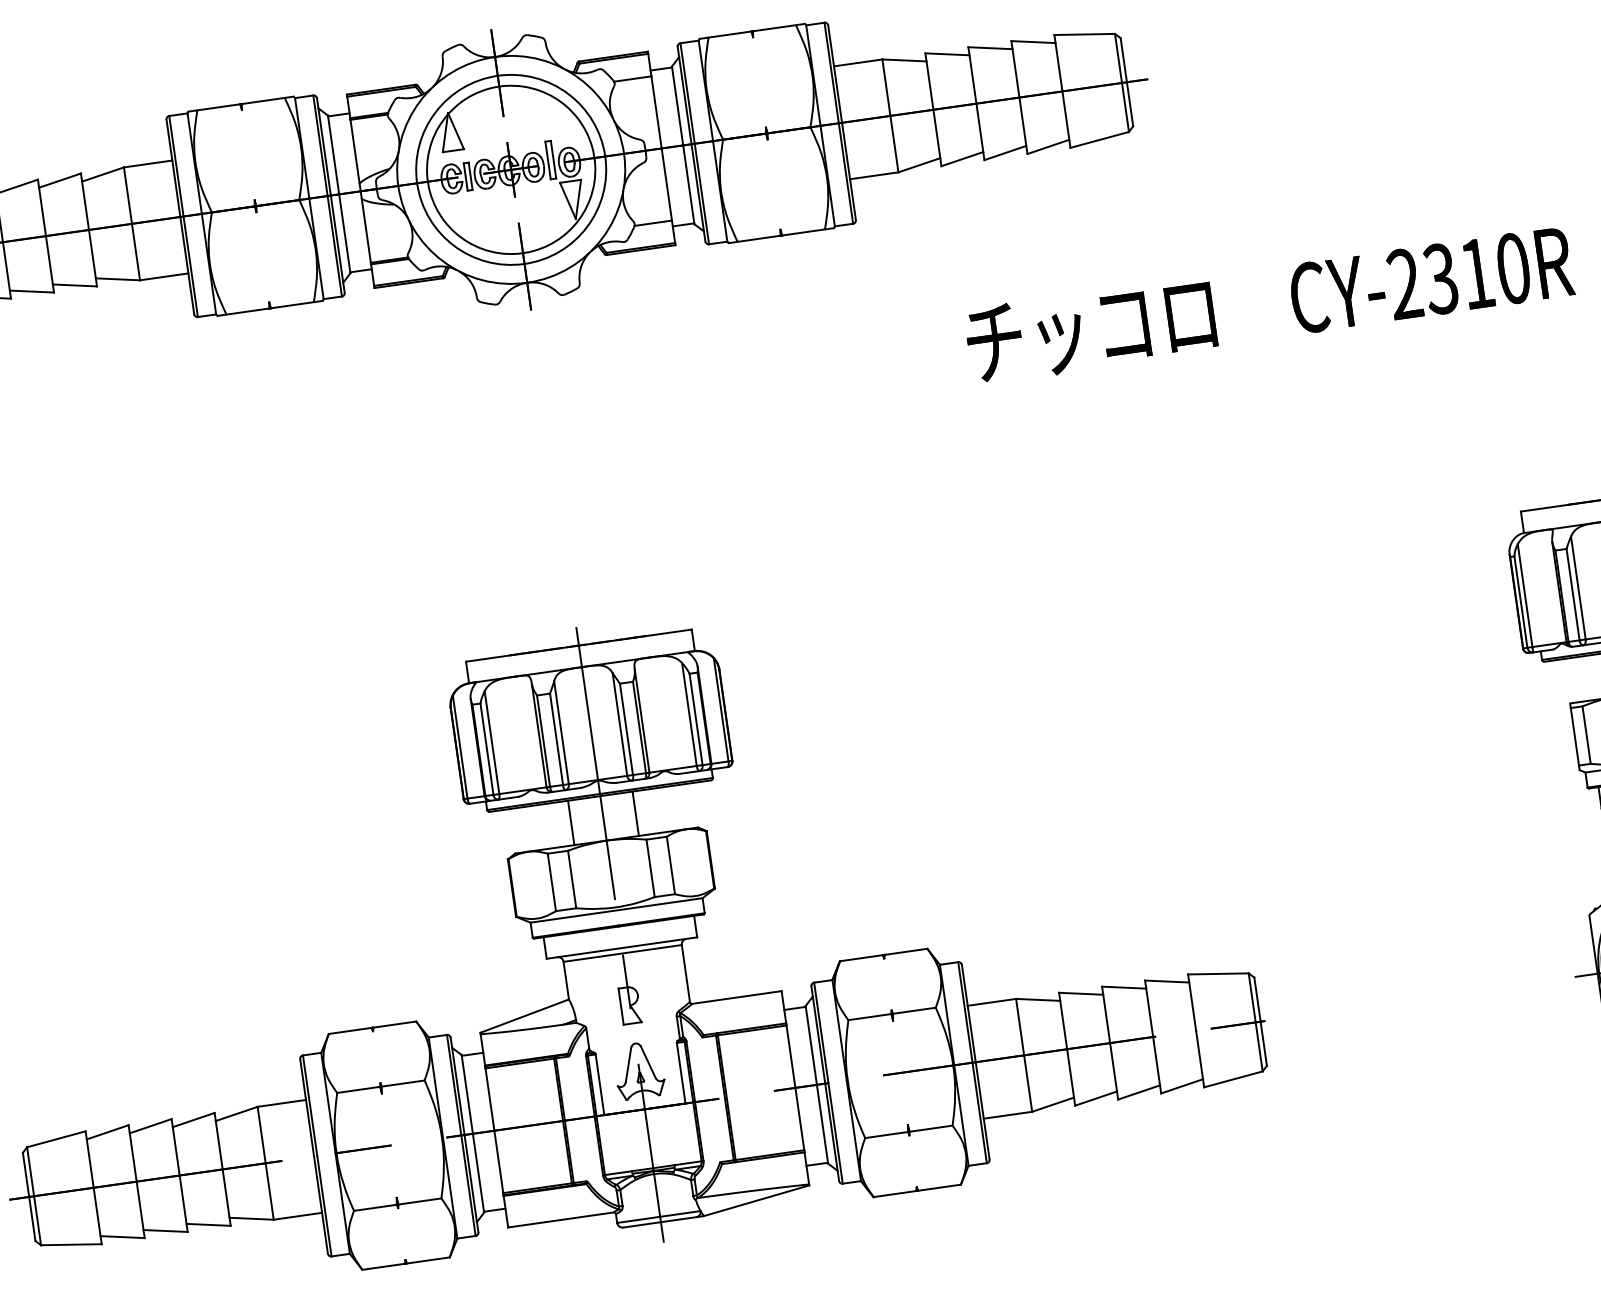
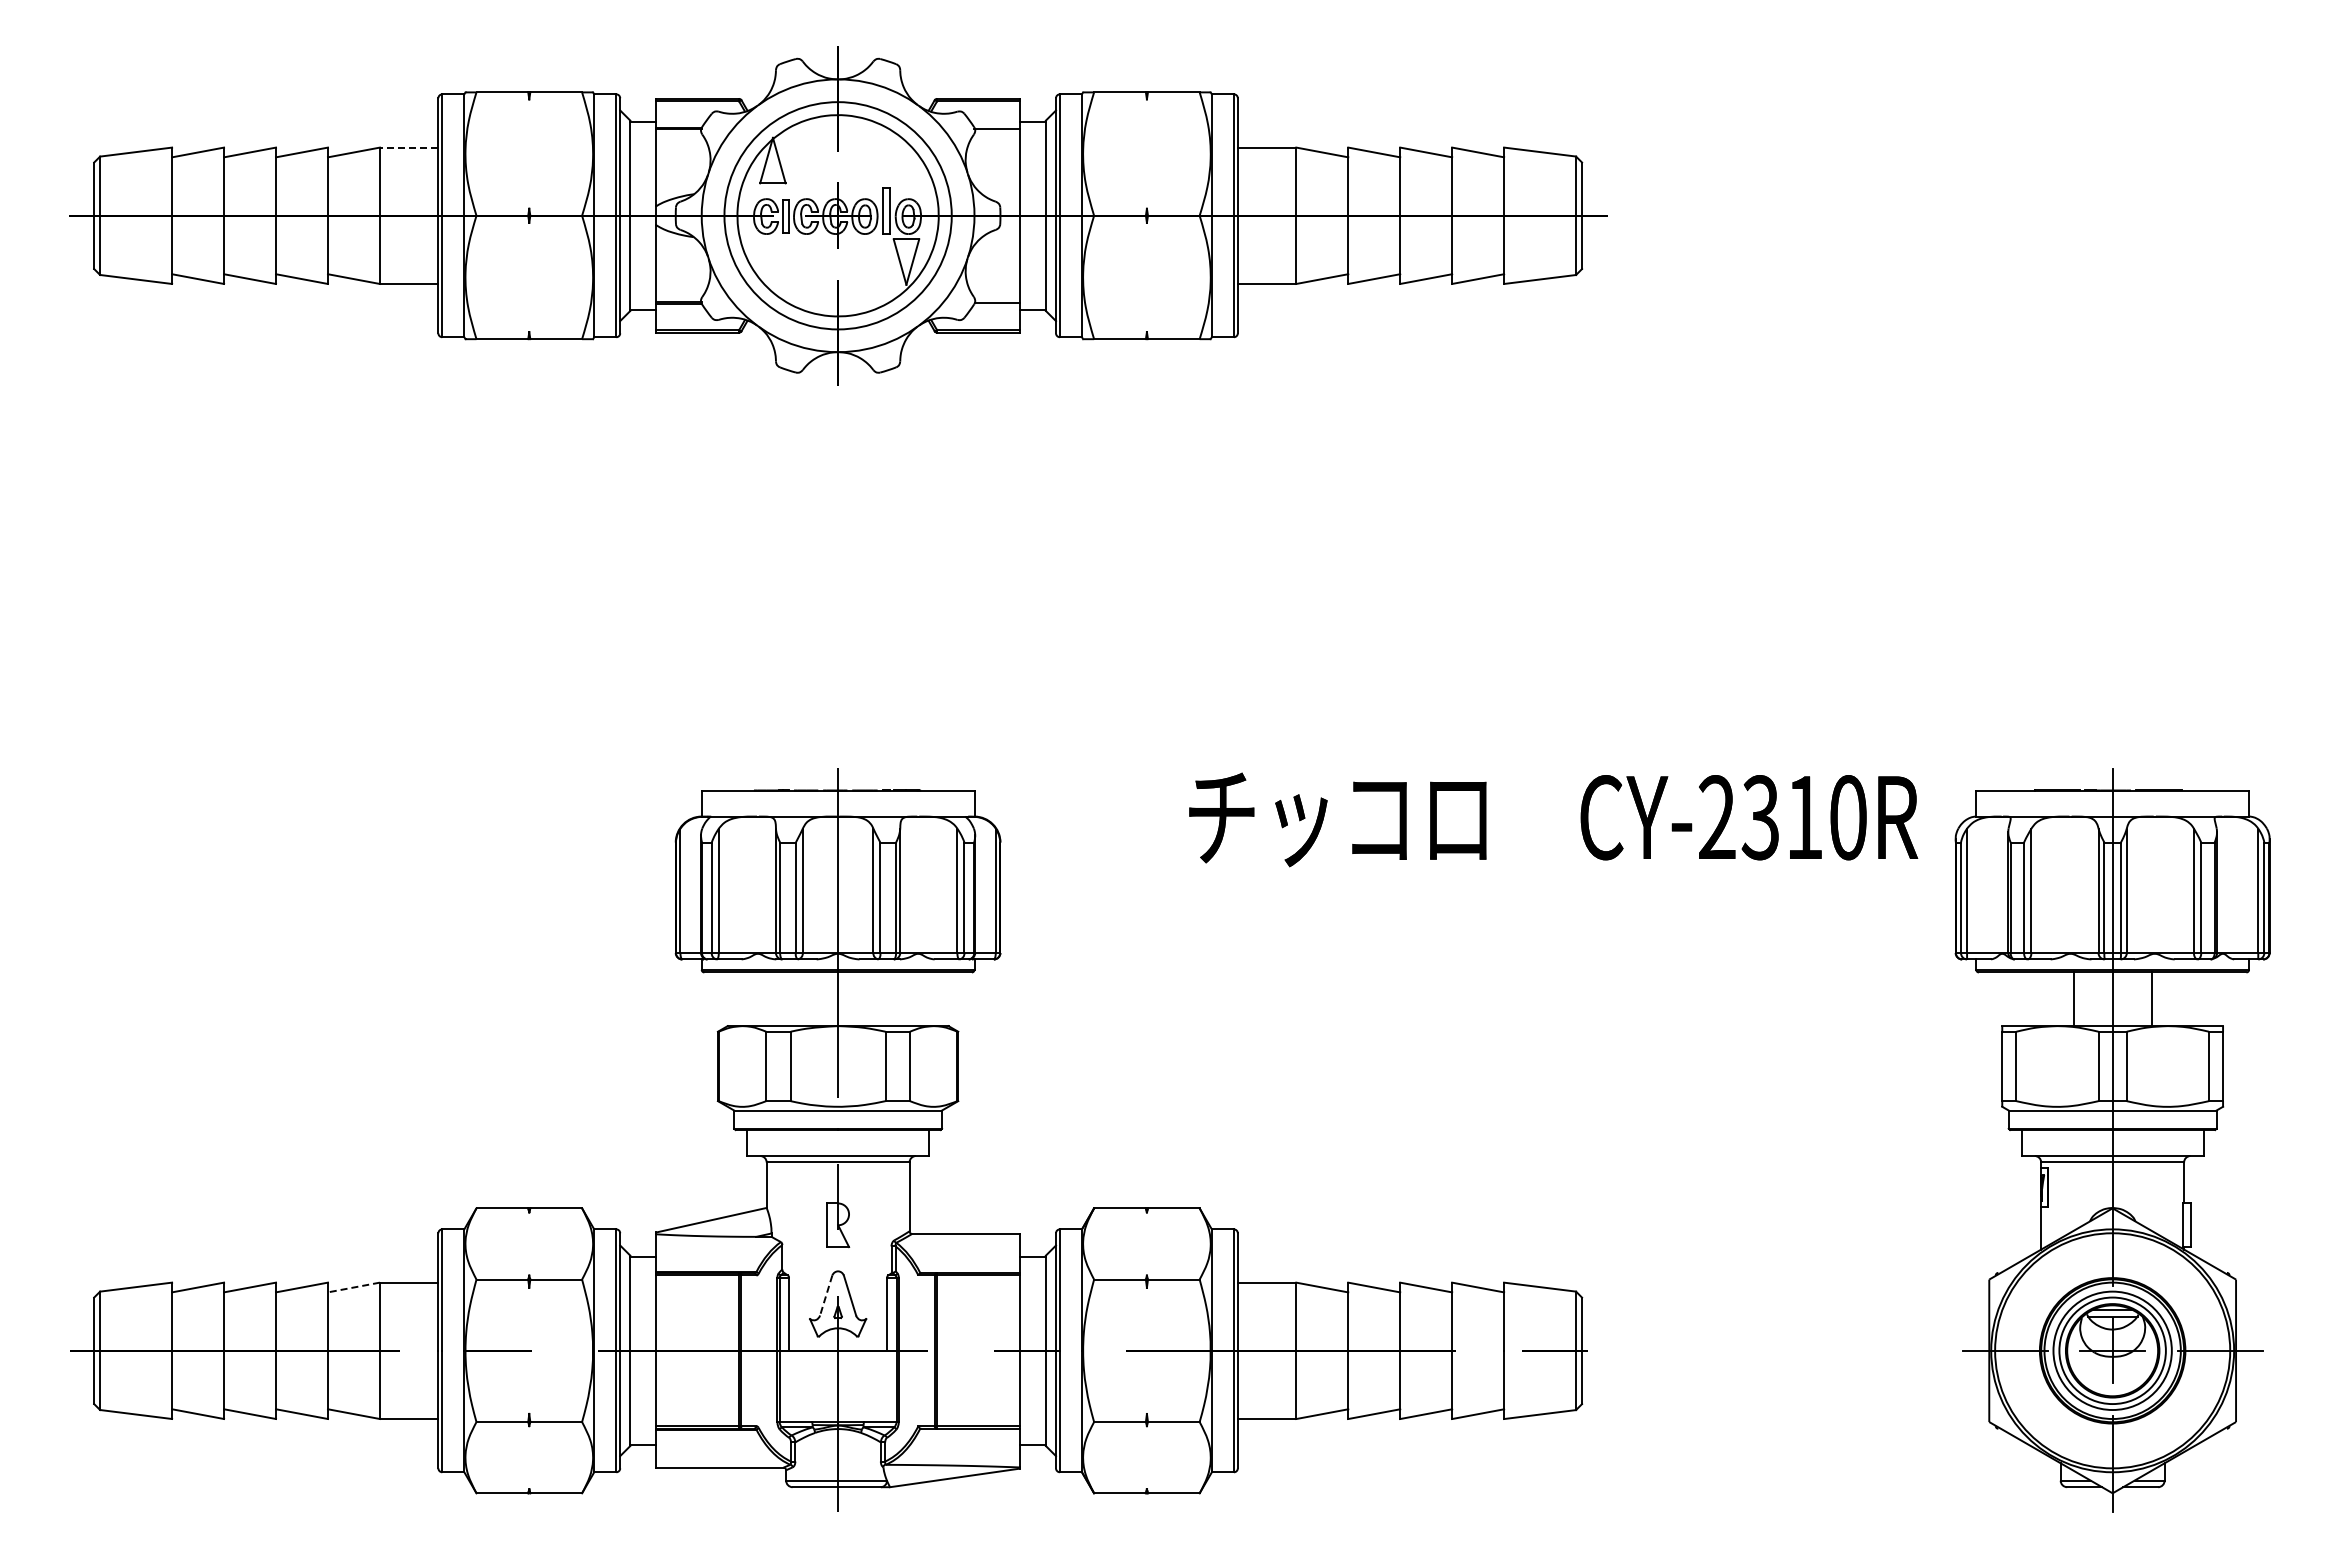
line: (147, 163) -> (408, 147), solid -> dashed
text: (1269, 304) -> (1553, 819), moved
line: (636, 813) -> (877, 999), removed
line: (571, 823) -> (799, 999), removed
line: (628, 1064) -> (826, 1295), solid -> dashed
line: (236, 1113) -> (353, 1287), solid -> dashed

